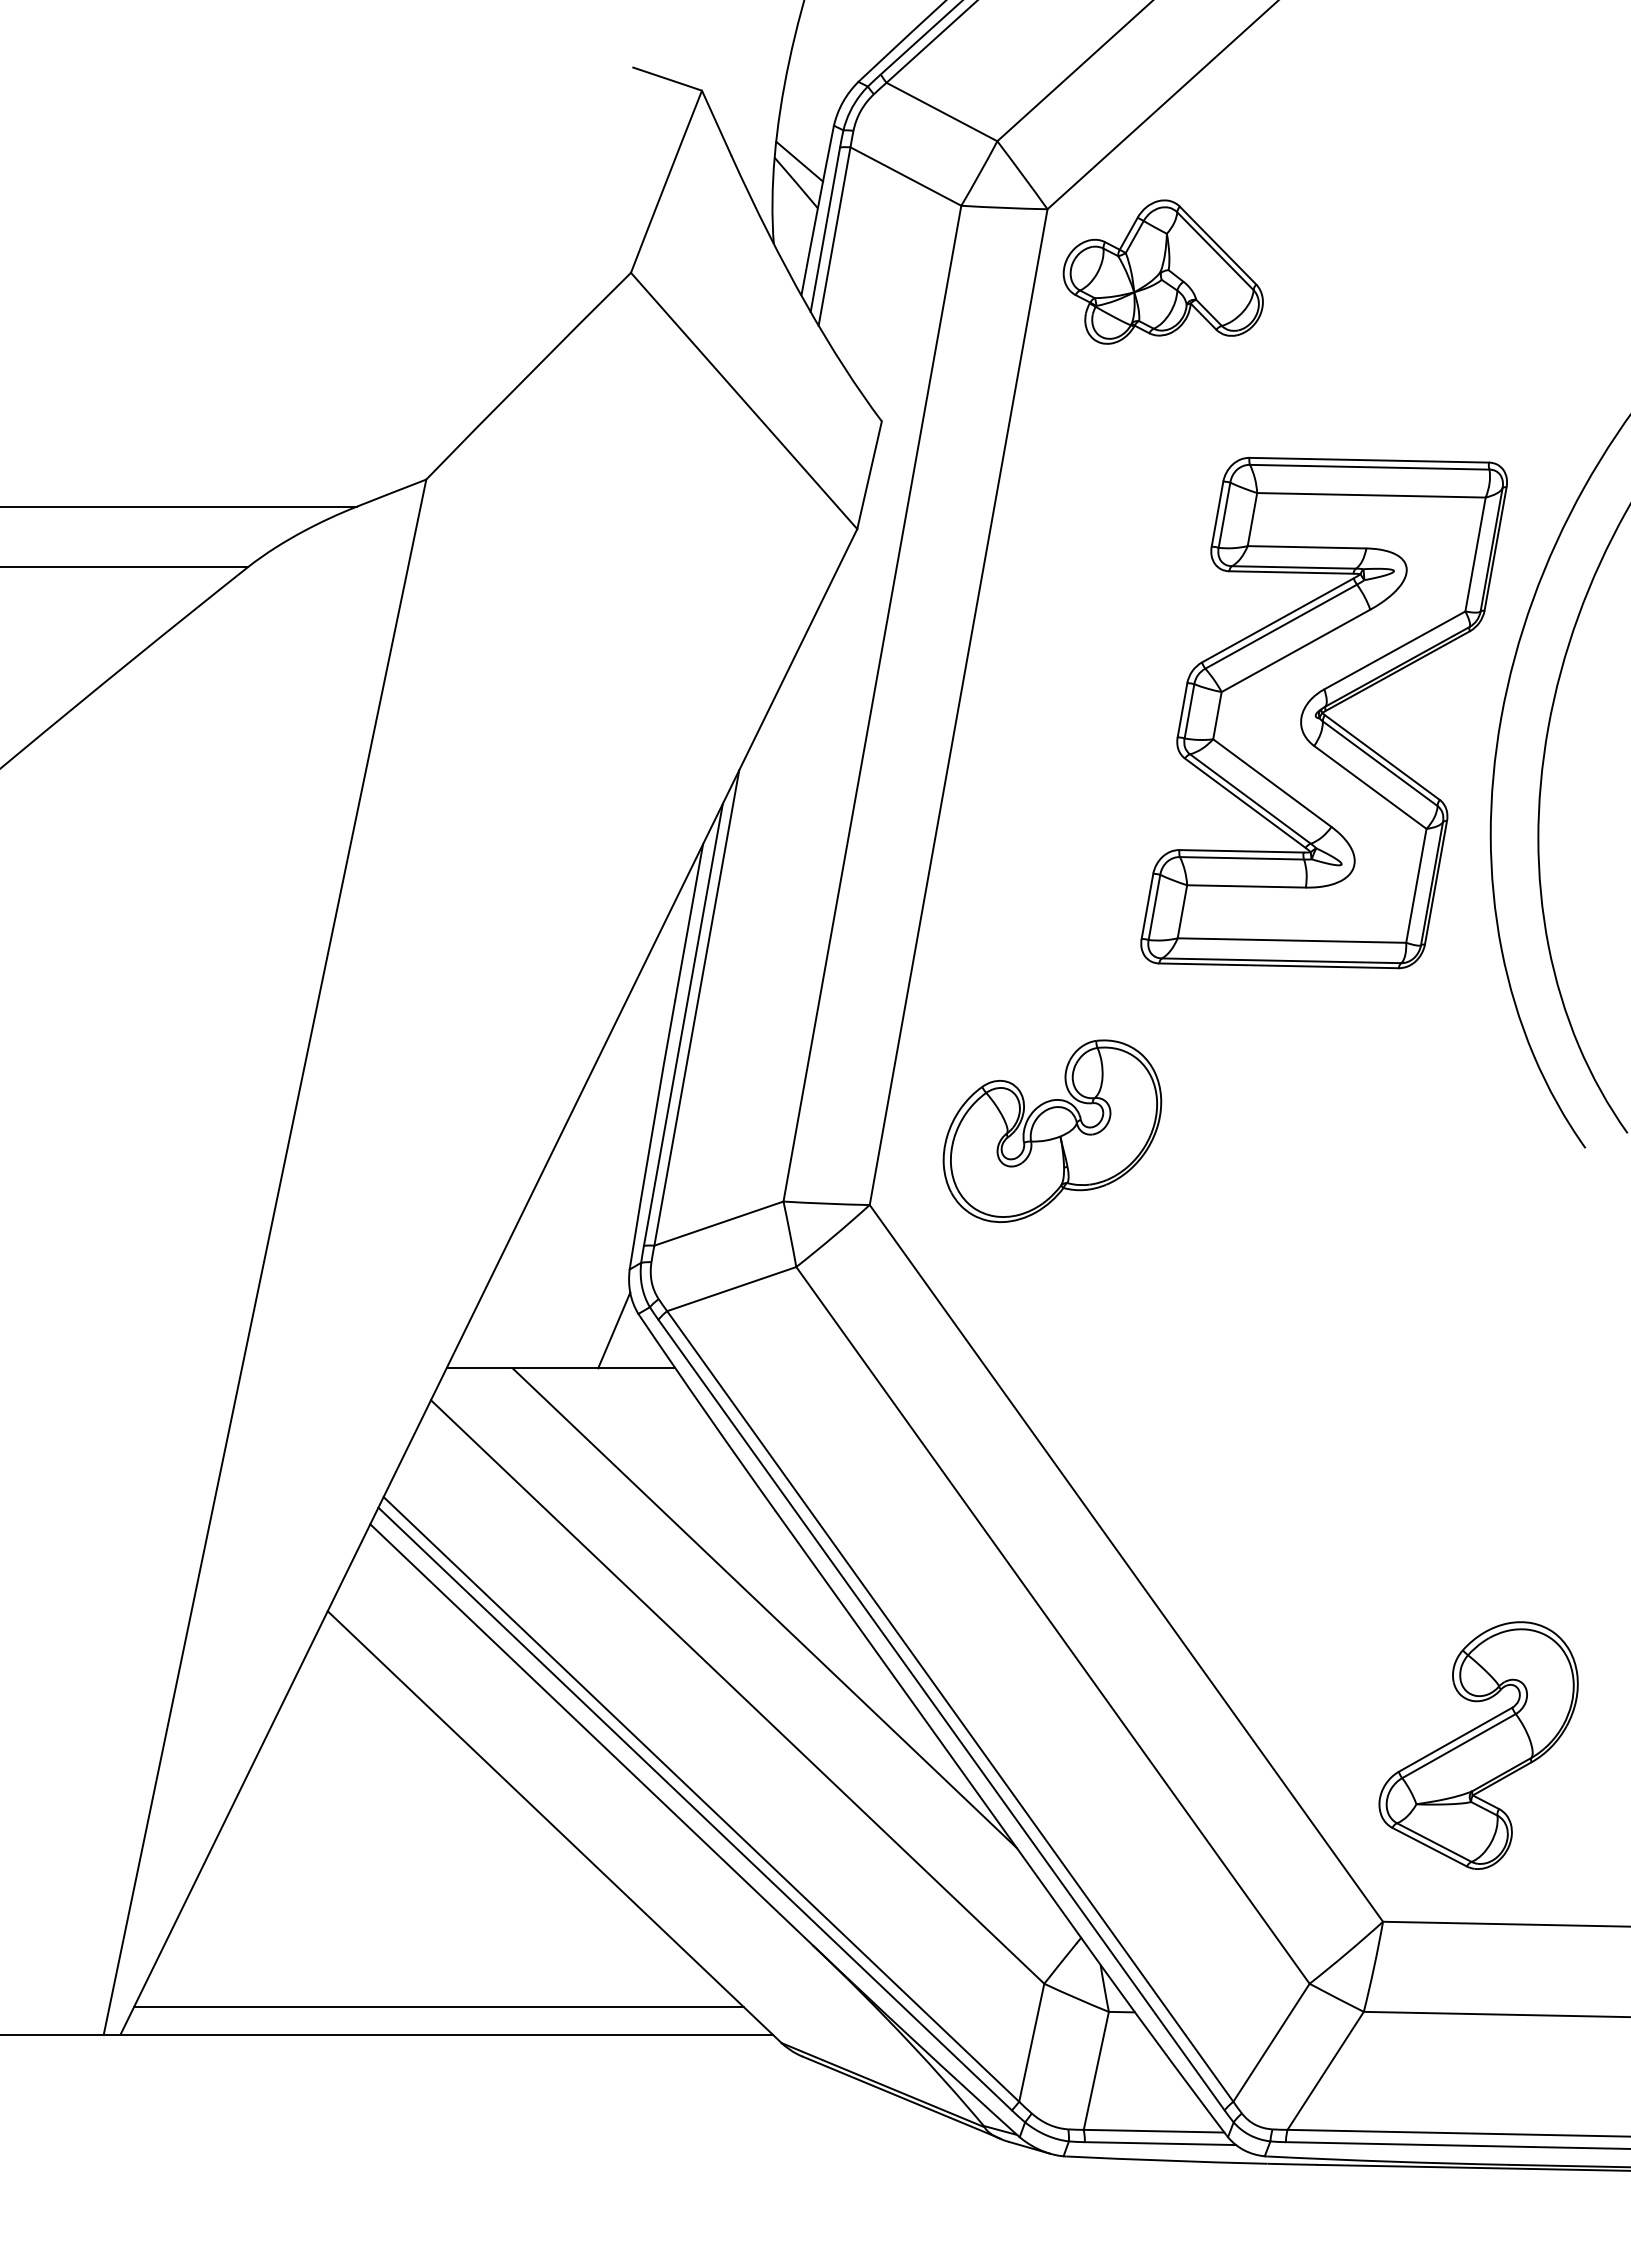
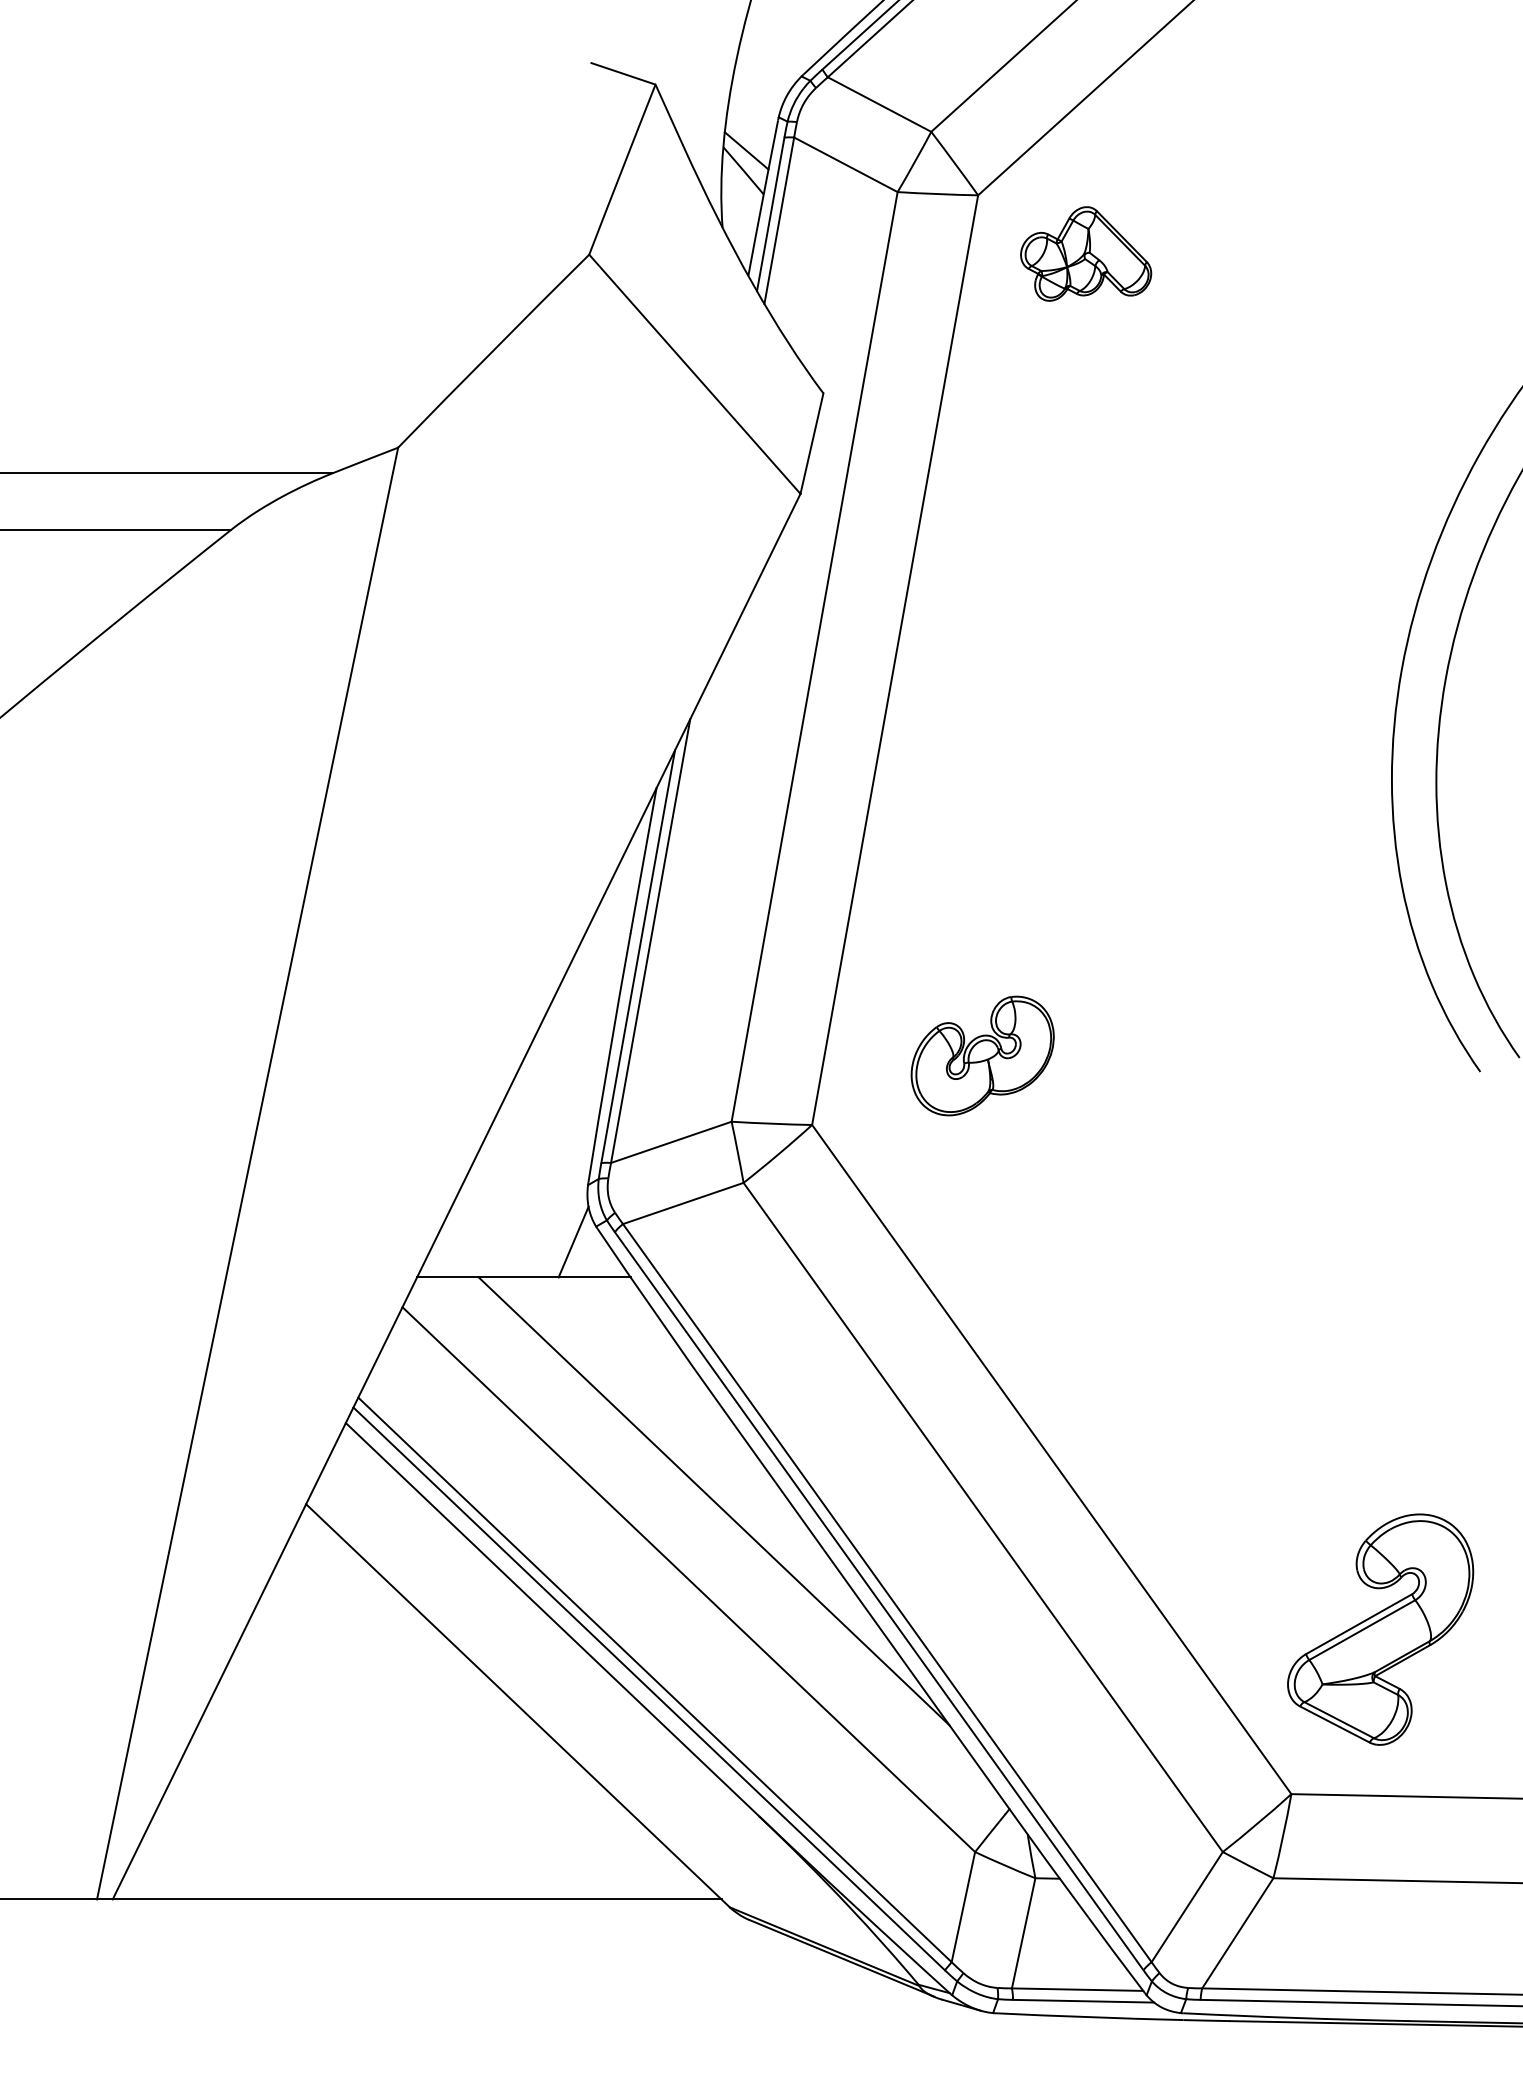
part: (1162, 271) -> (1085, 253), size x0.7
part: (1323, 712) -> (1235, 665), removed
part: (1052, 1130) -> (982, 1055), size x0.7
line: (438, 2007) -> (409, 1874), removed

